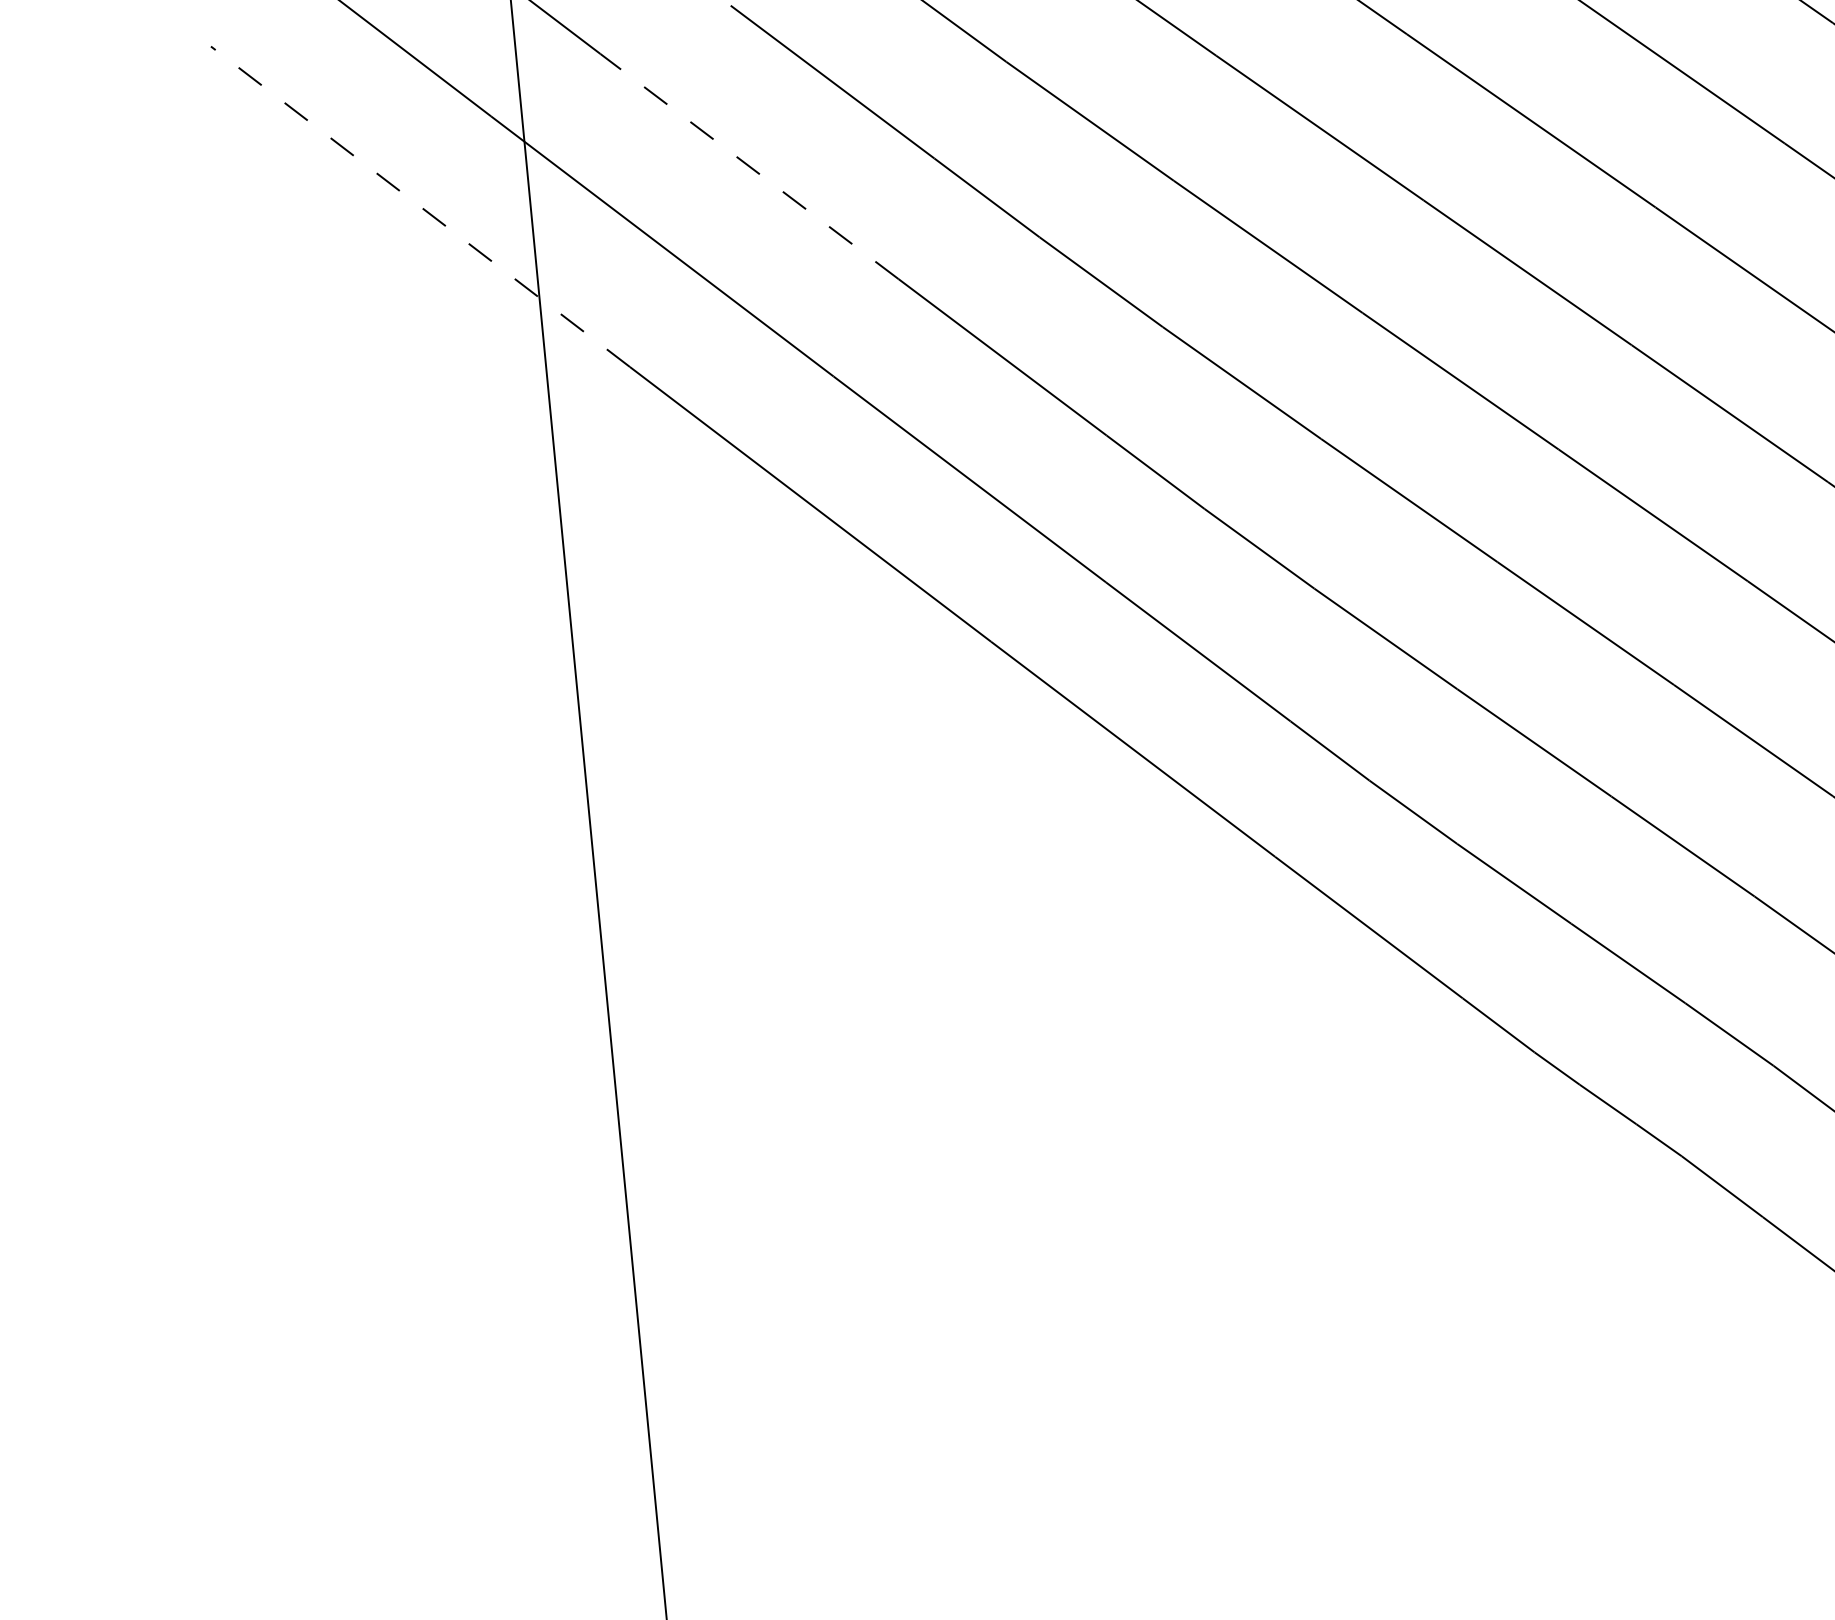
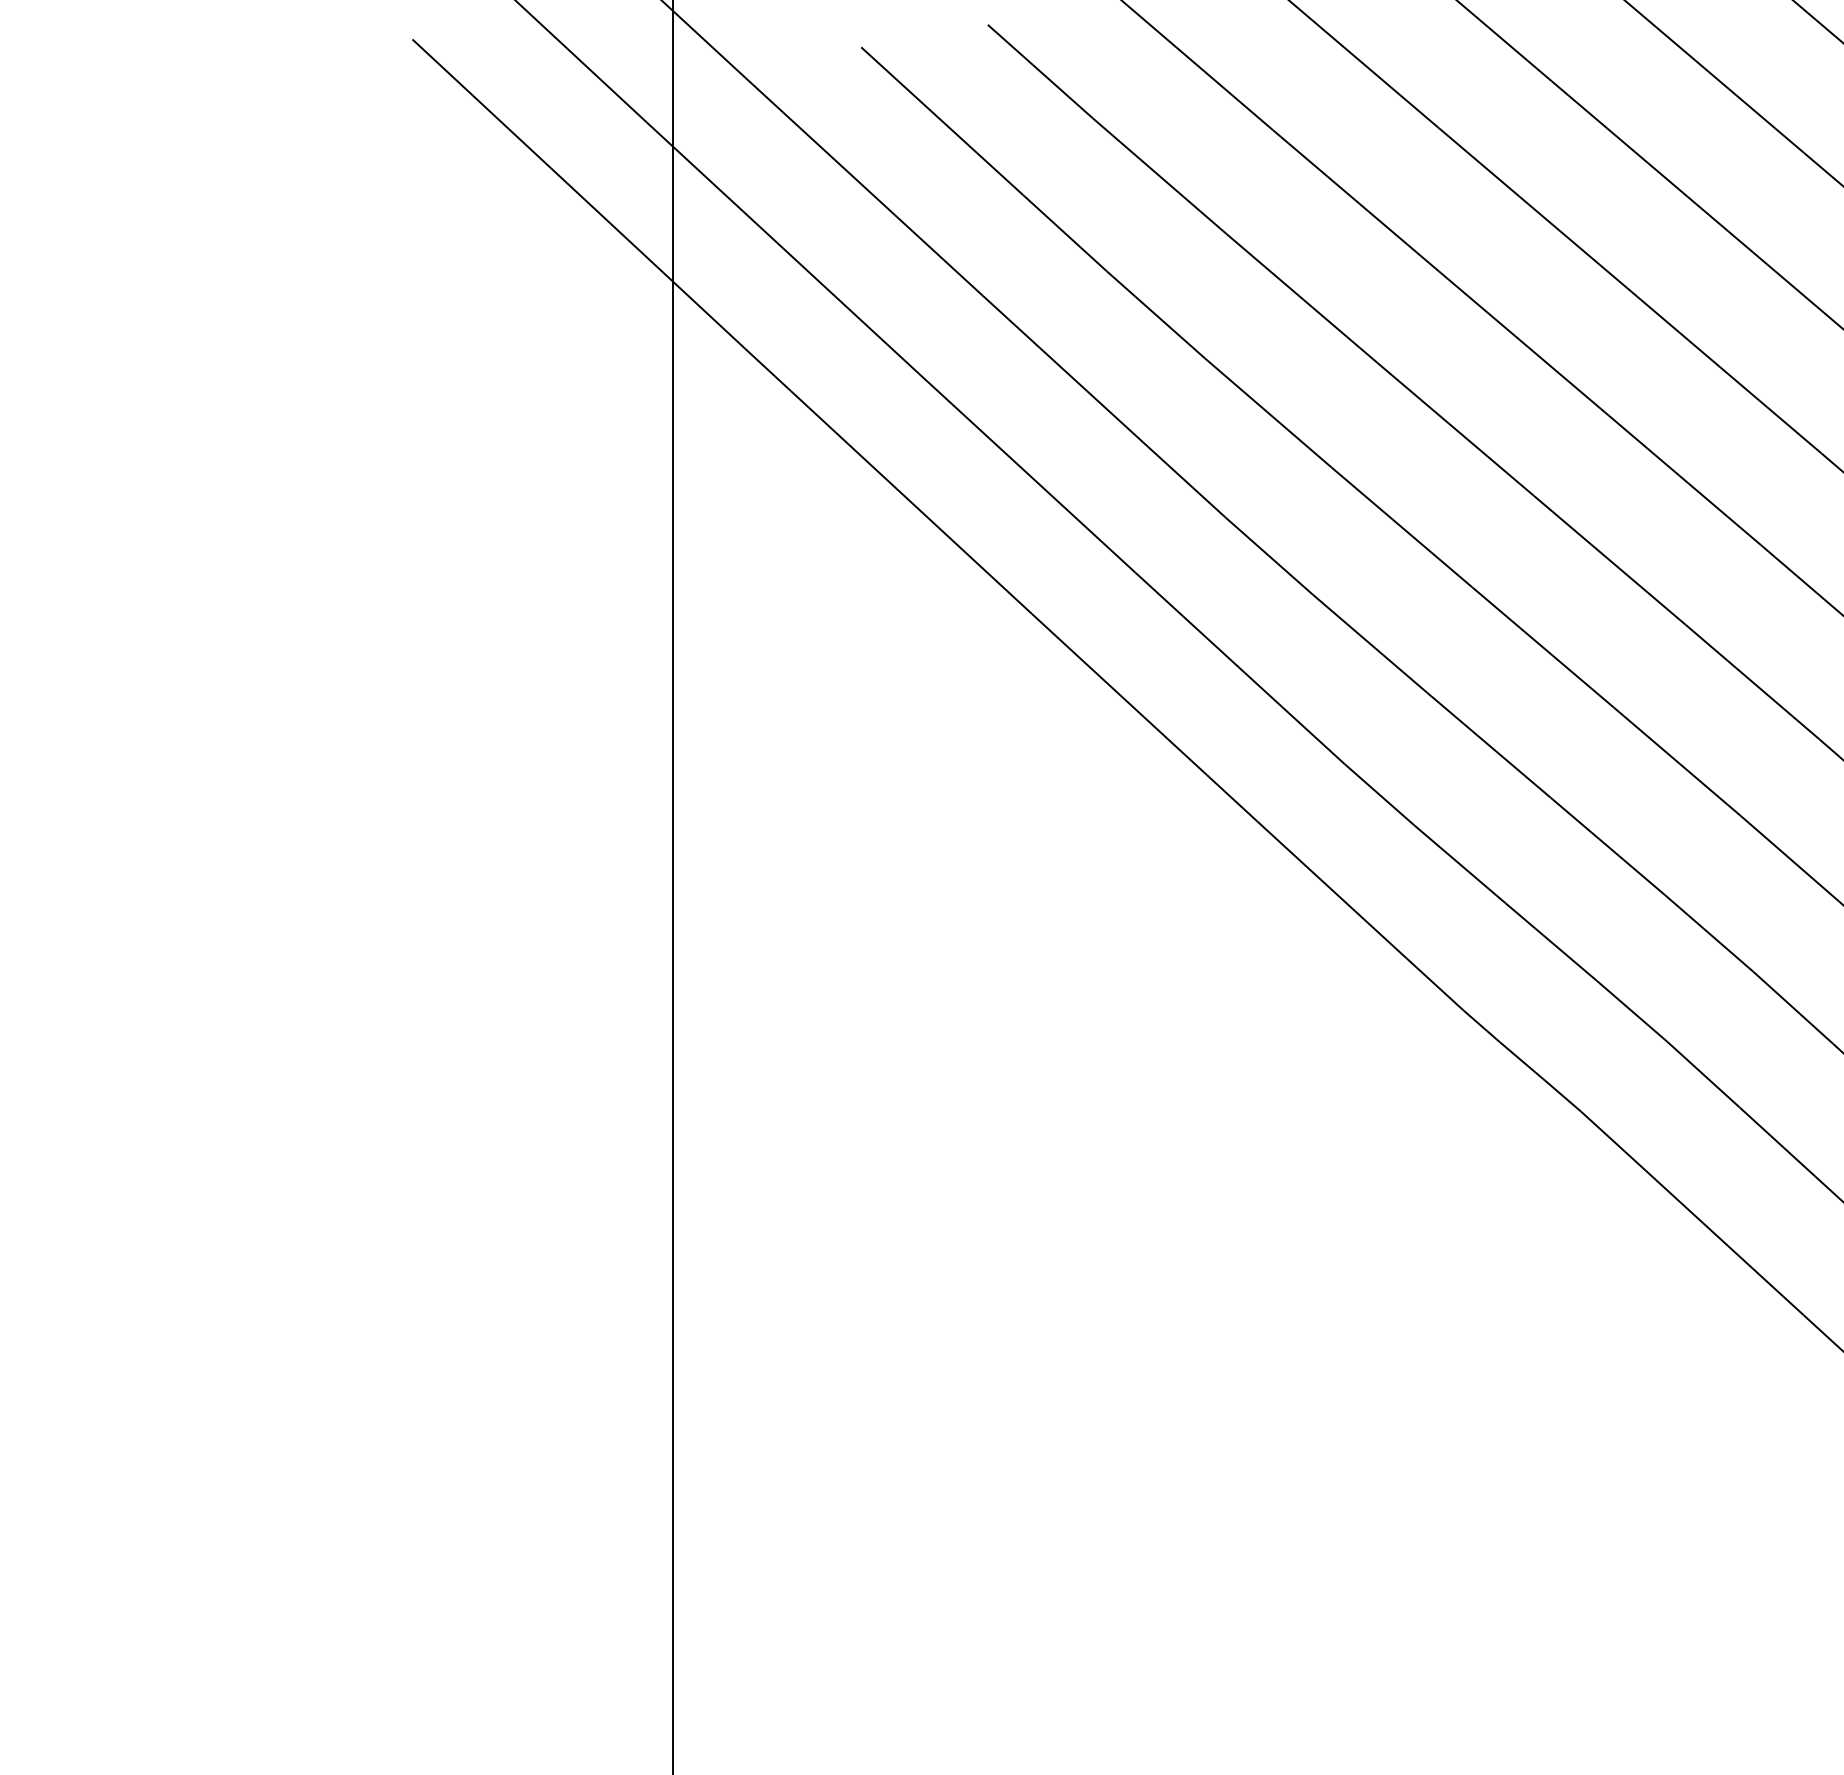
line: (750, 166) -> (864, 186), dashed -> solid
line: (420, 206) -> (578, 193), dashed -> solid

